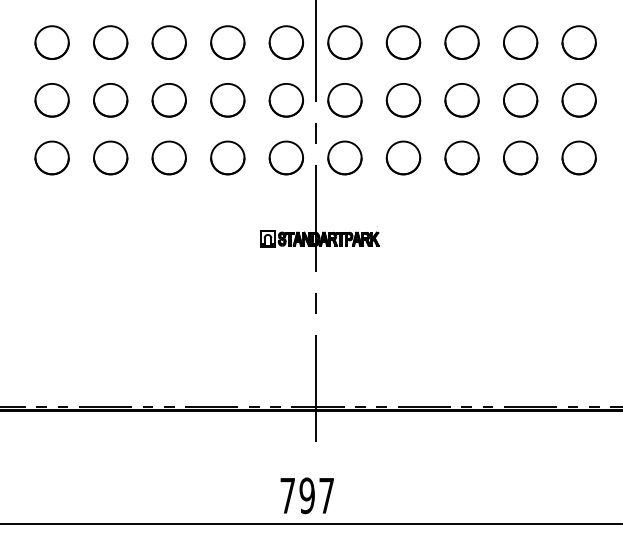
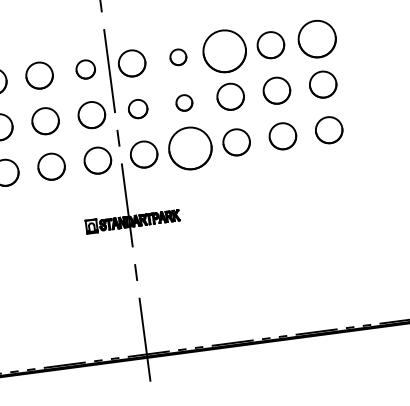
part: (285, 42) -> (85, 69), size x0.7
part: (403, 42) -> (178, 57), size x0.6
part: (461, 42) -> (224, 51), size x1.6
part: (578, 42) -> (316, 39), size x1.4
part: (344, 100) -> (137, 109), size x0.7
part: (403, 100) -> (184, 103), size x0.6
part: (403, 157) -> (190, 148), size x1.6

